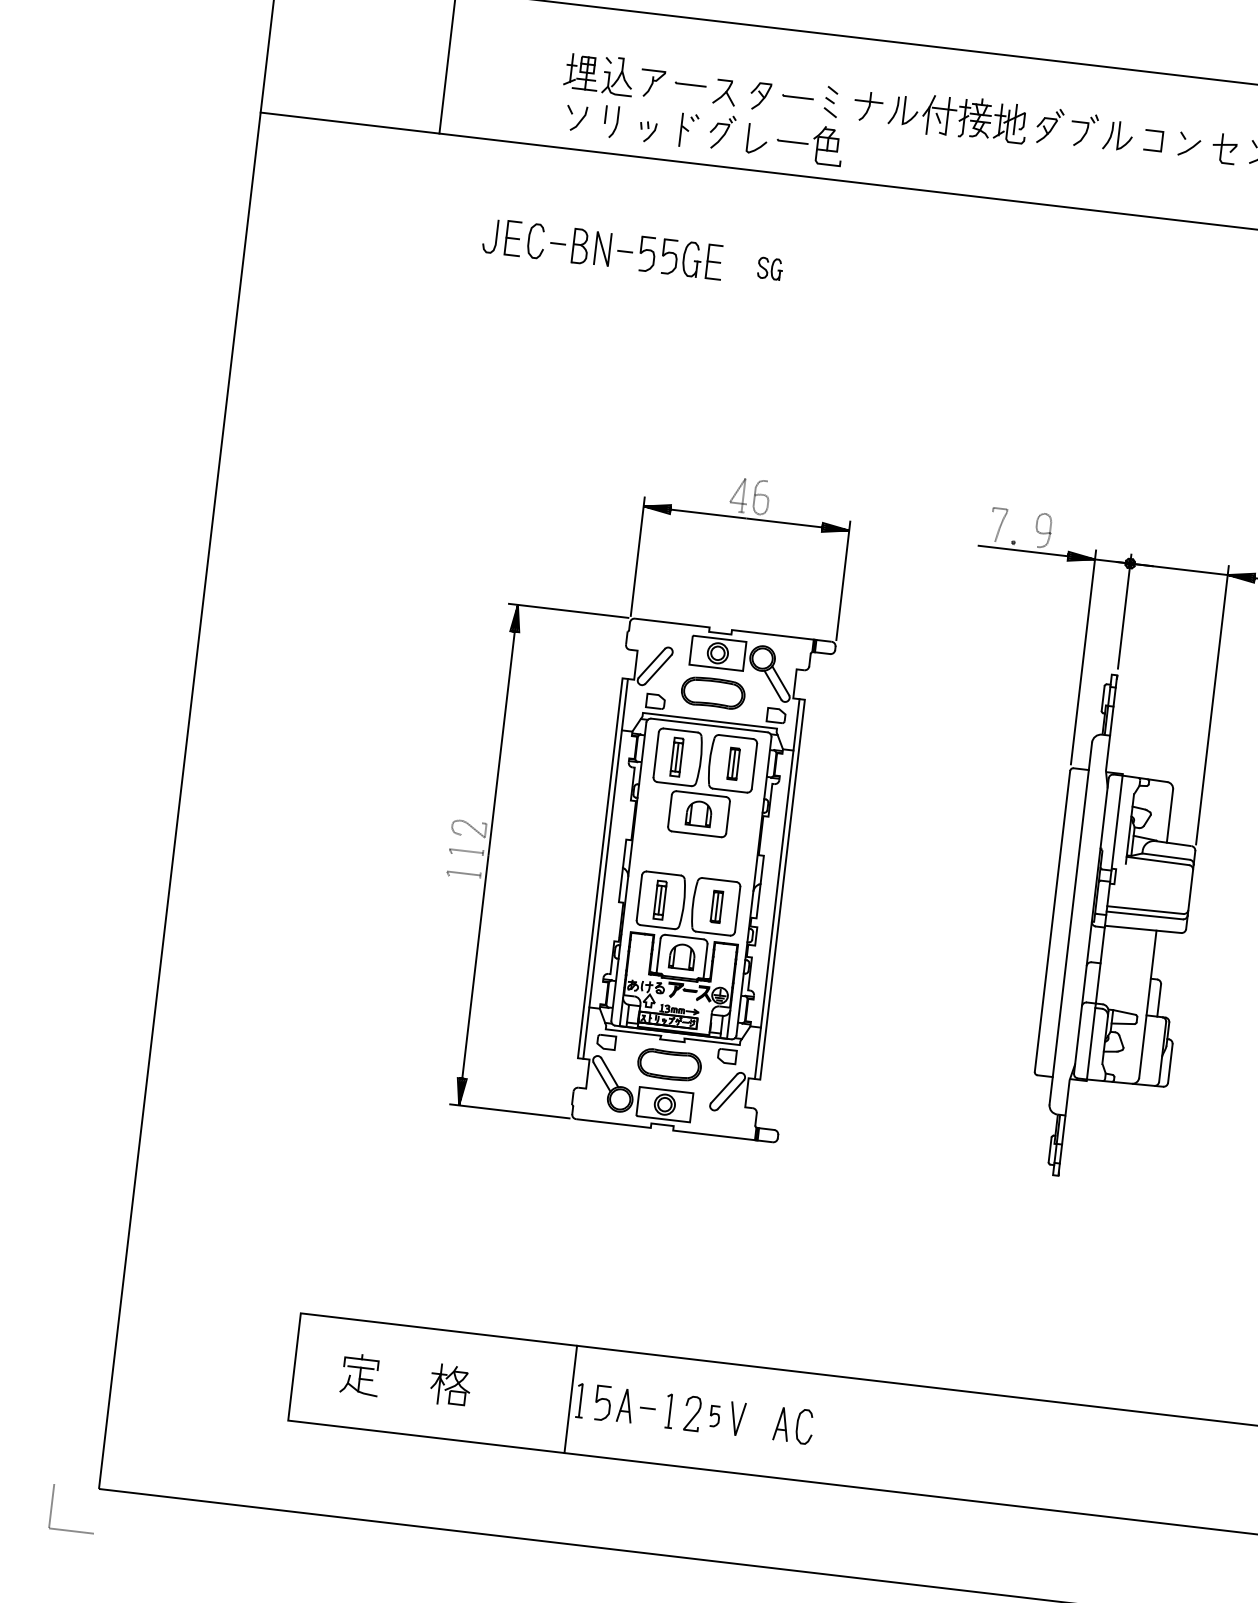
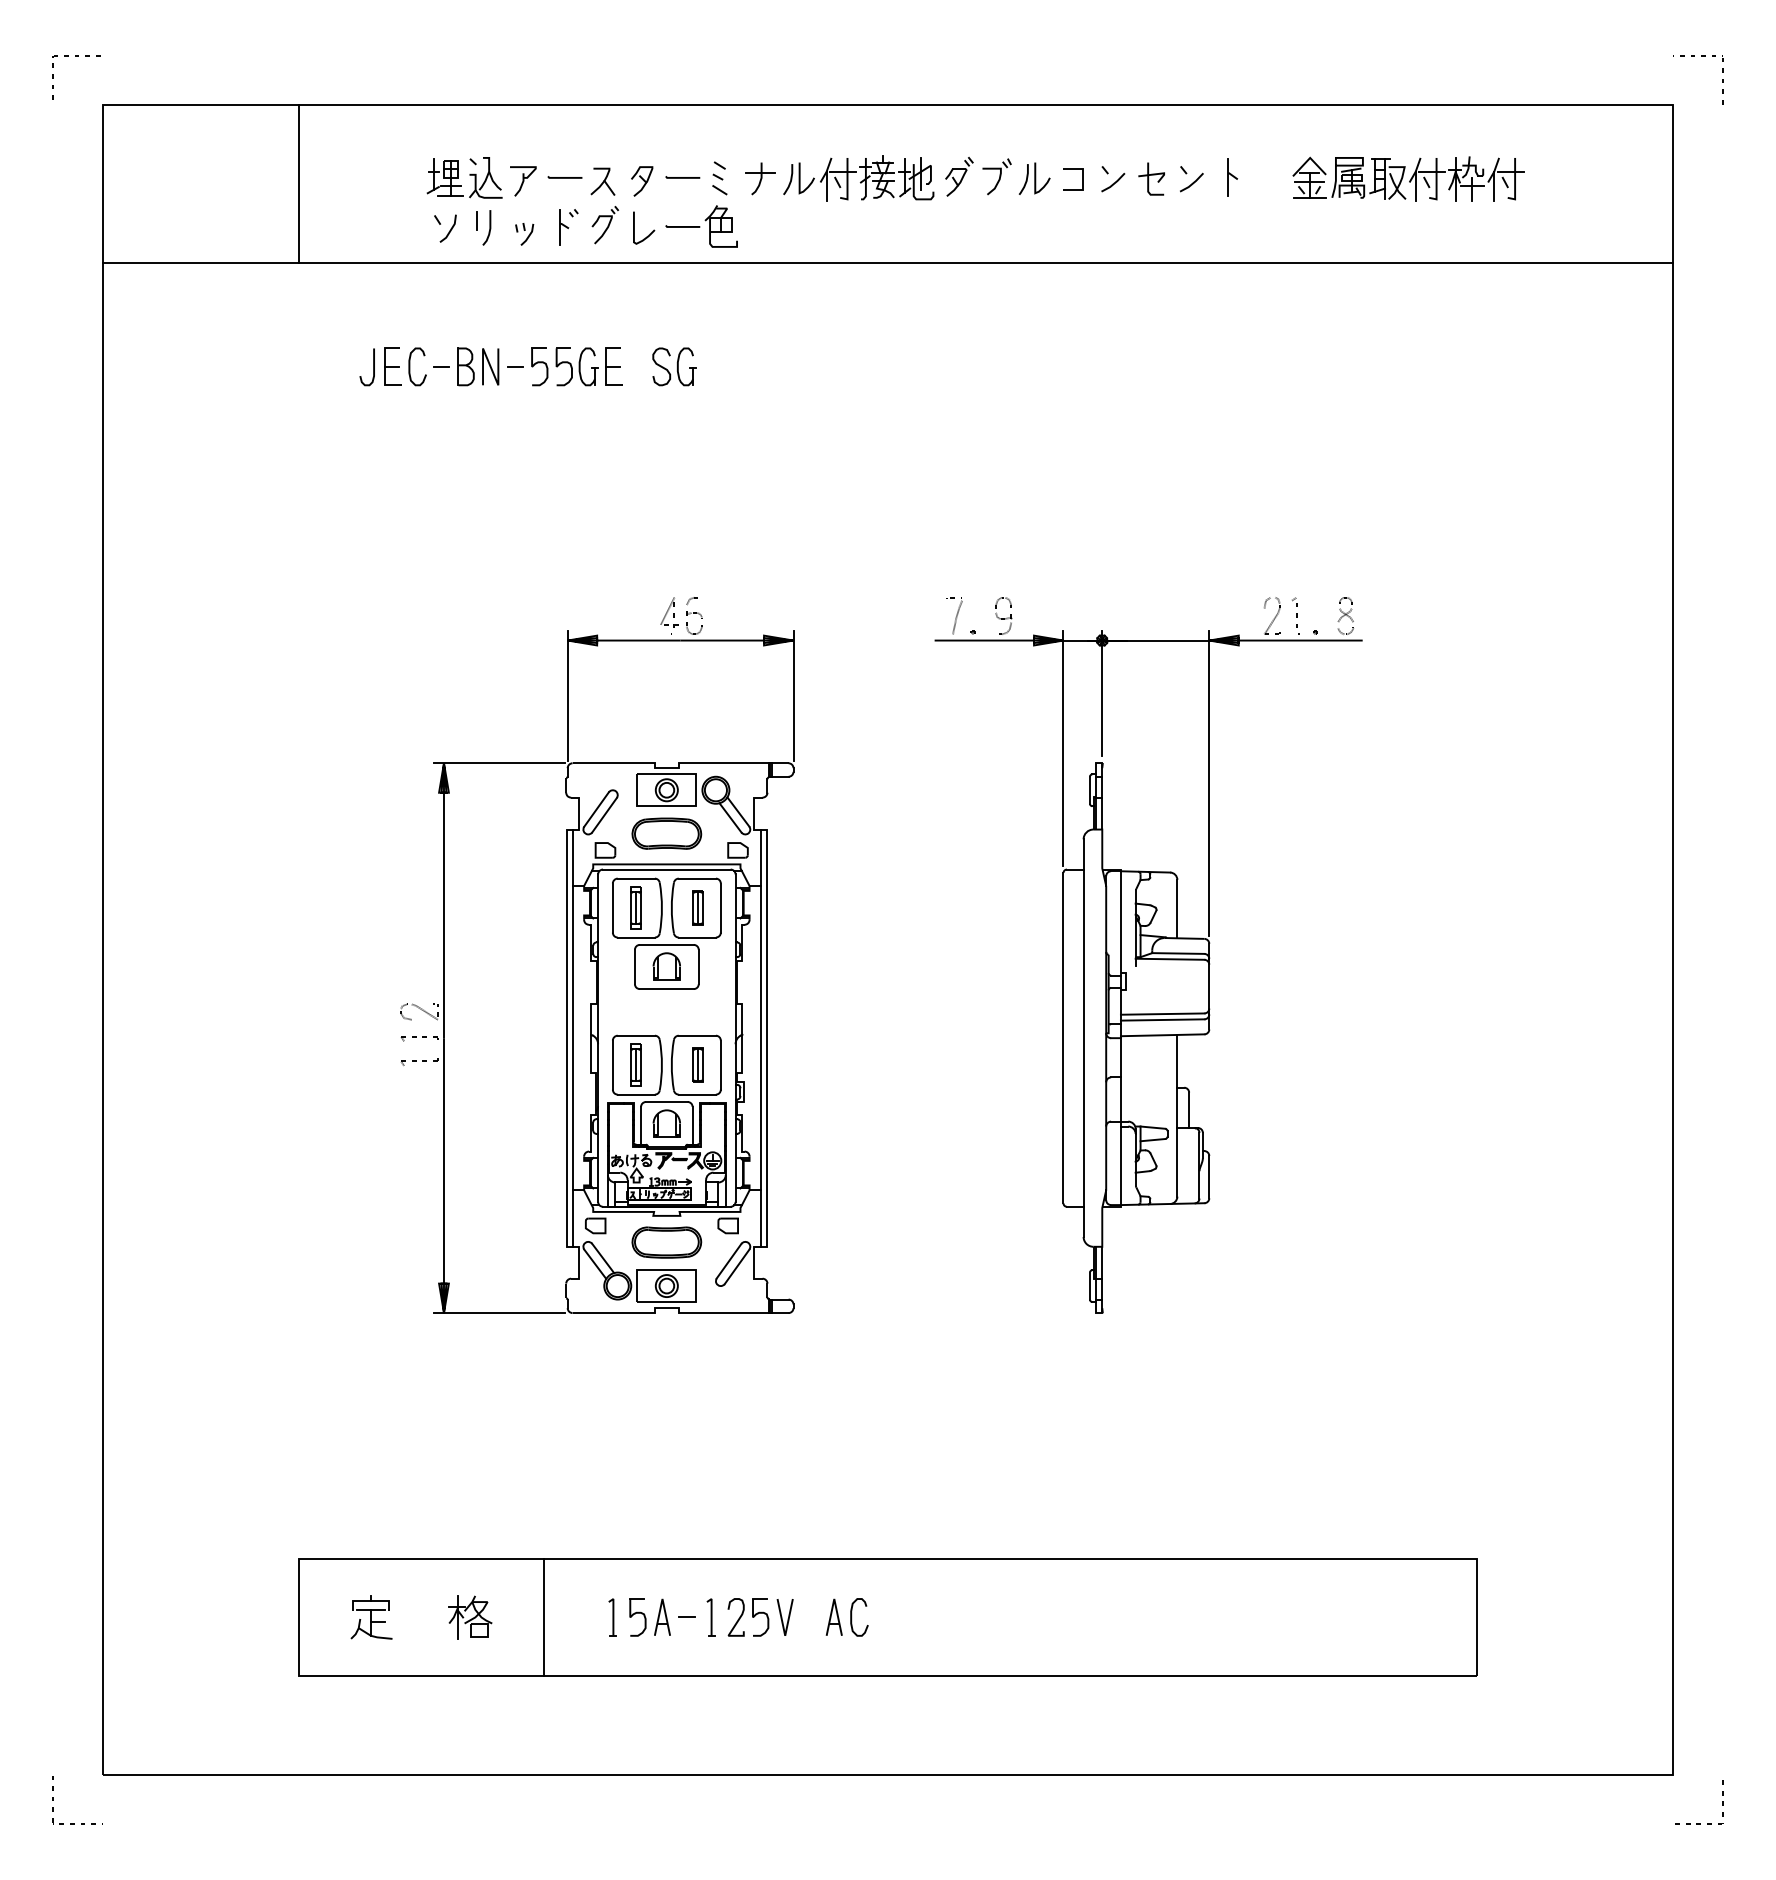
part: (770, 268) -> (674, 366), size x1.67
line: (570, 1399) -> (544, 1617), moved
part: (714, 1416) -> (760, 1617), size x1.67

